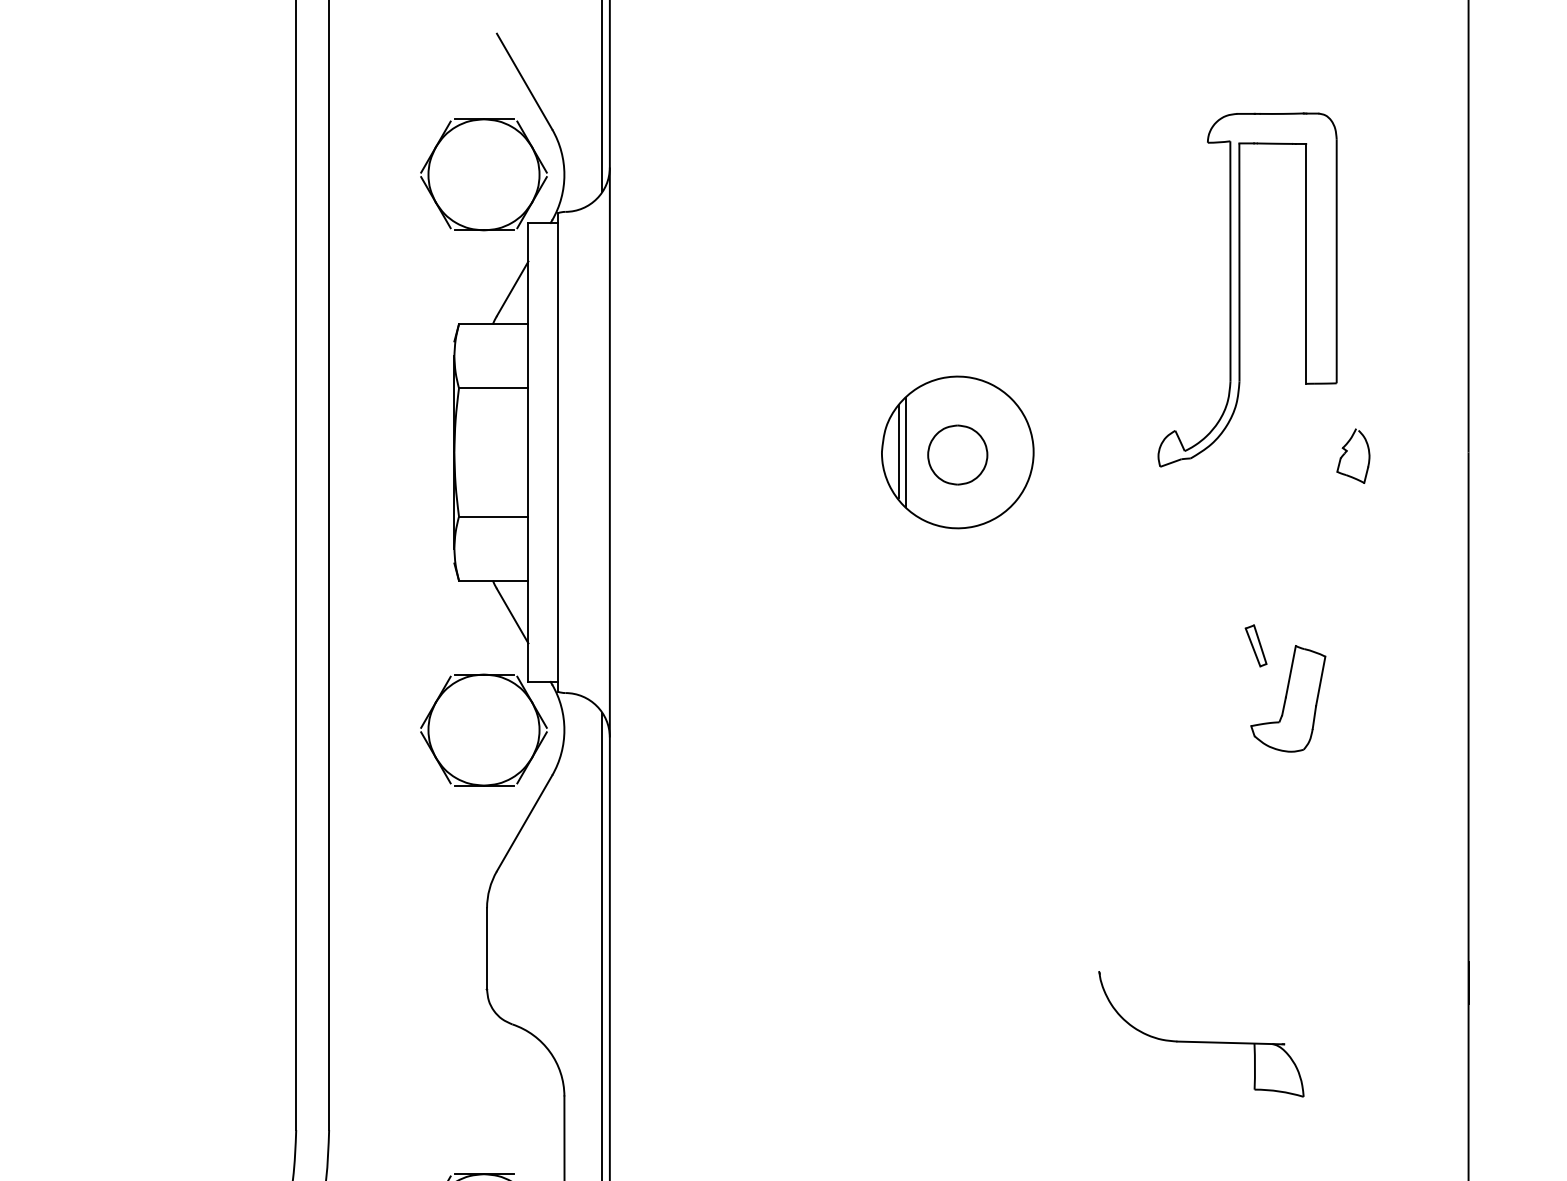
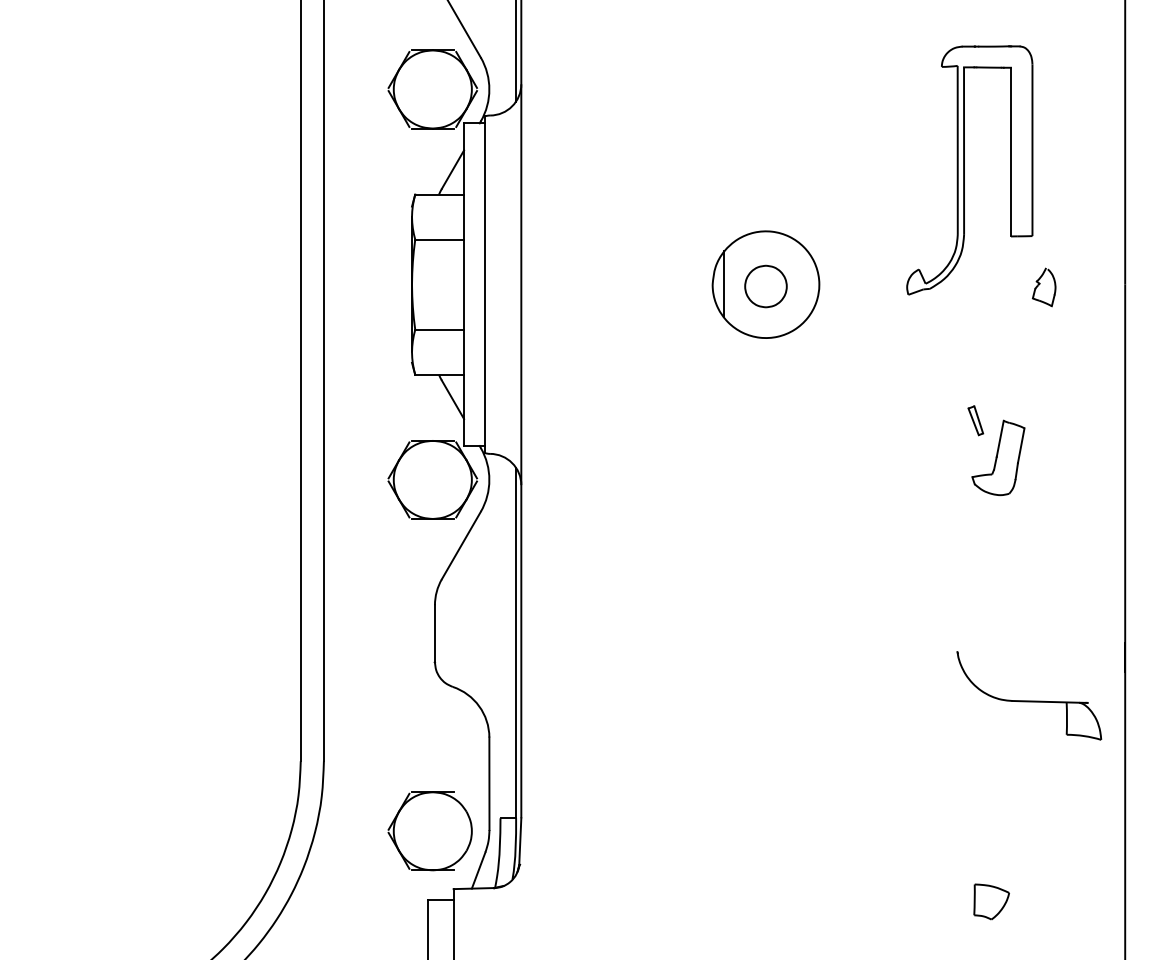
line: (905, 452) -> (729, 284), removed
part: (1201, 1033) -> (1029, 695), moved

